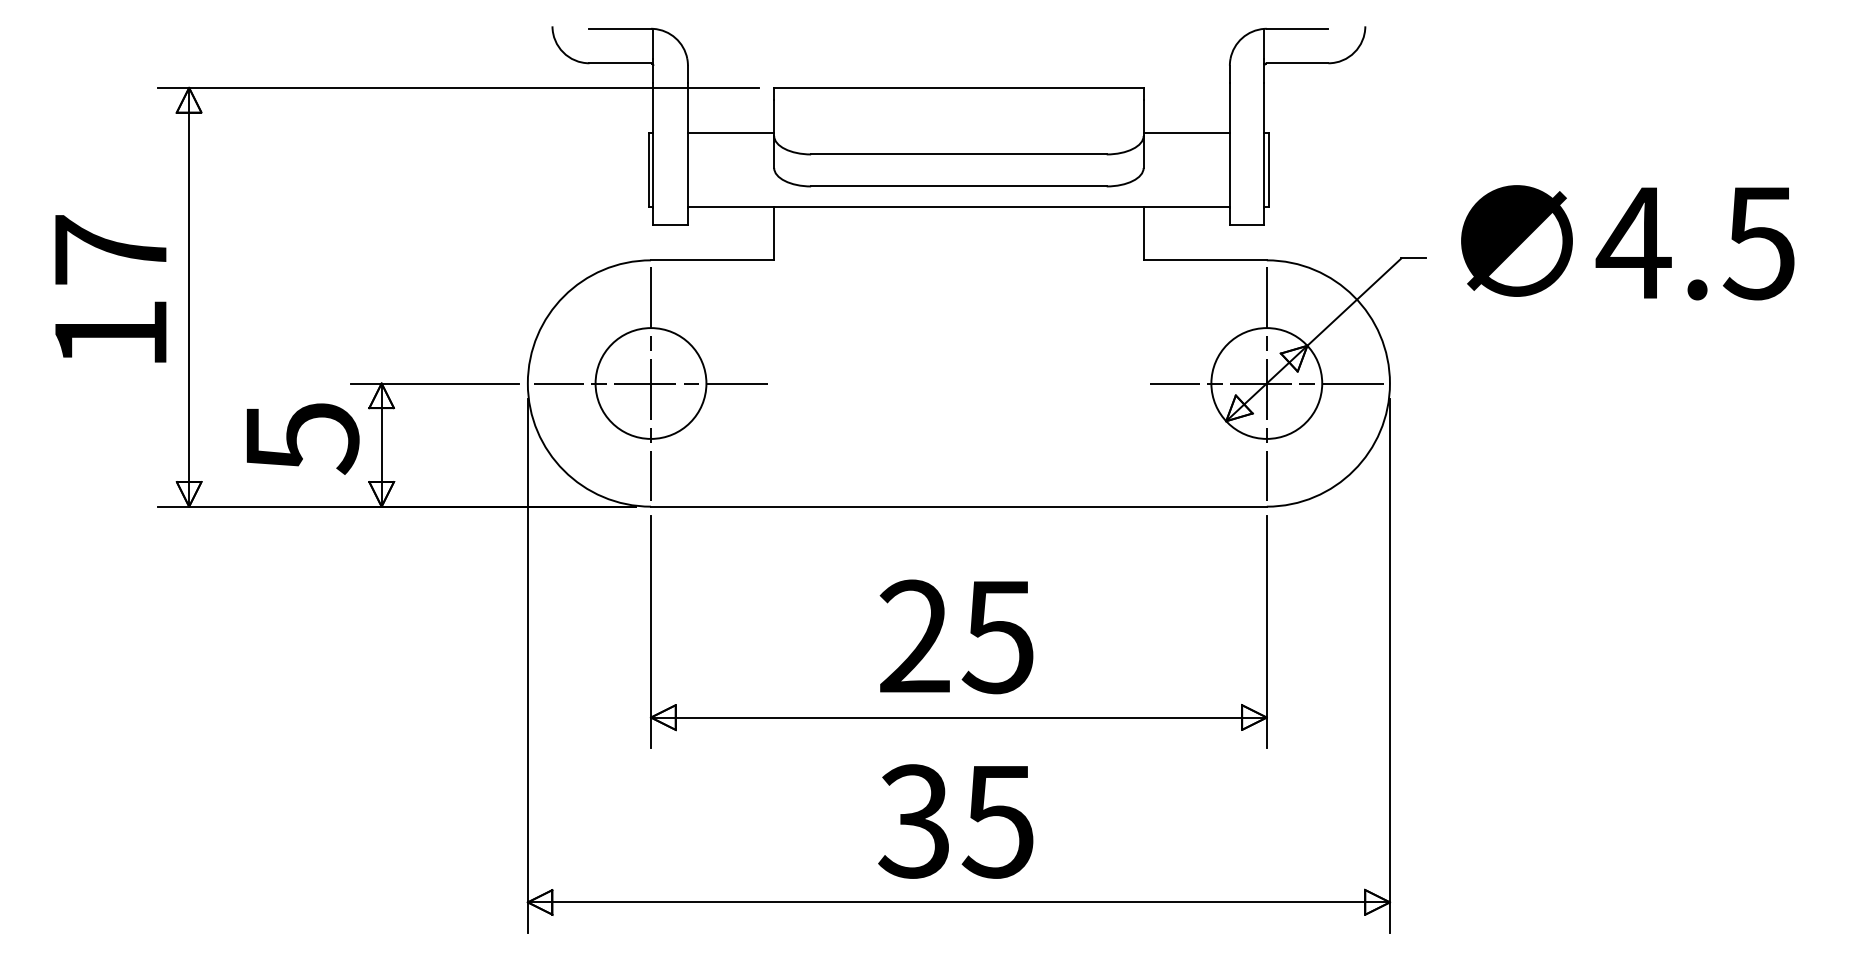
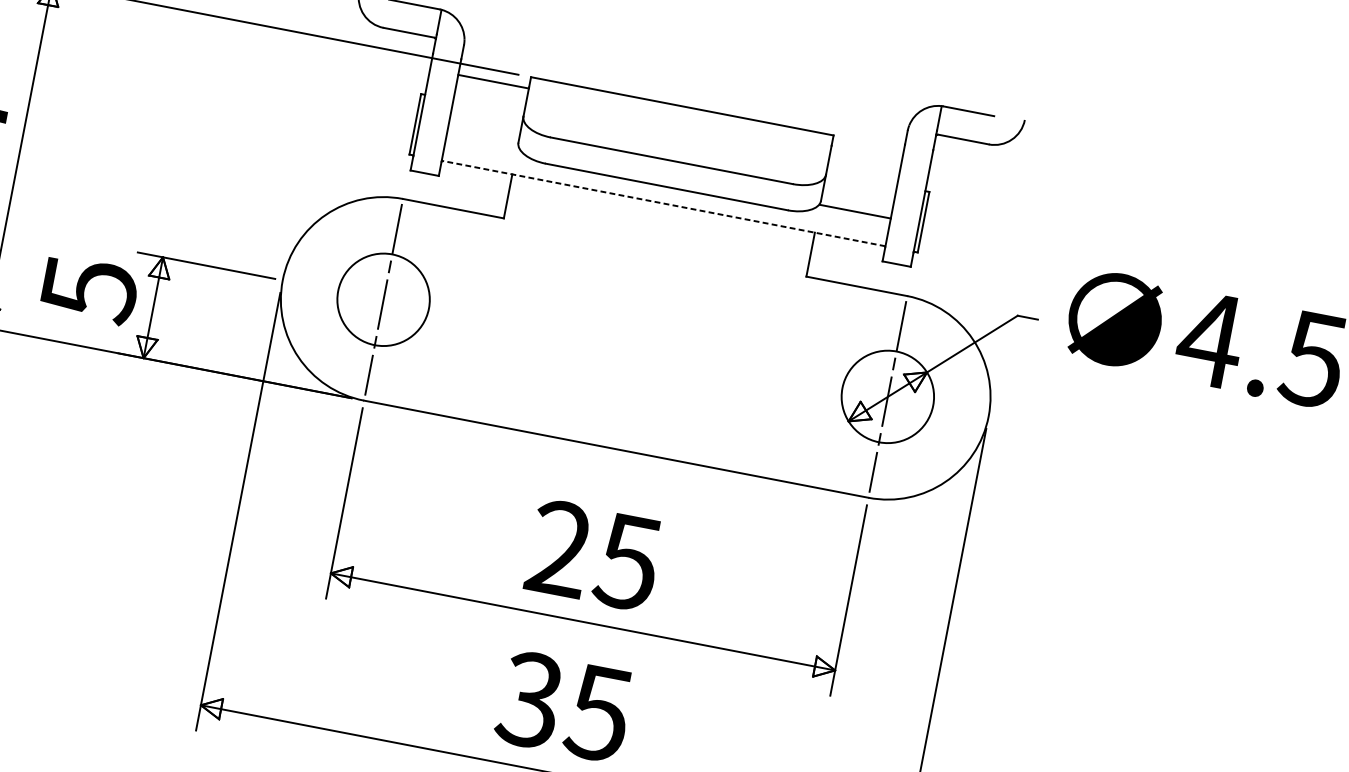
line: (730, 132) -> (493, 81), moved
line: (1186, 132) -> (855, 211), moved
line: (958, 206) -> (663, 203), solid -> dashed
line: (651, 383) -> (384, 299), removed
line: (1266, 383) -> (887, 396), removed

